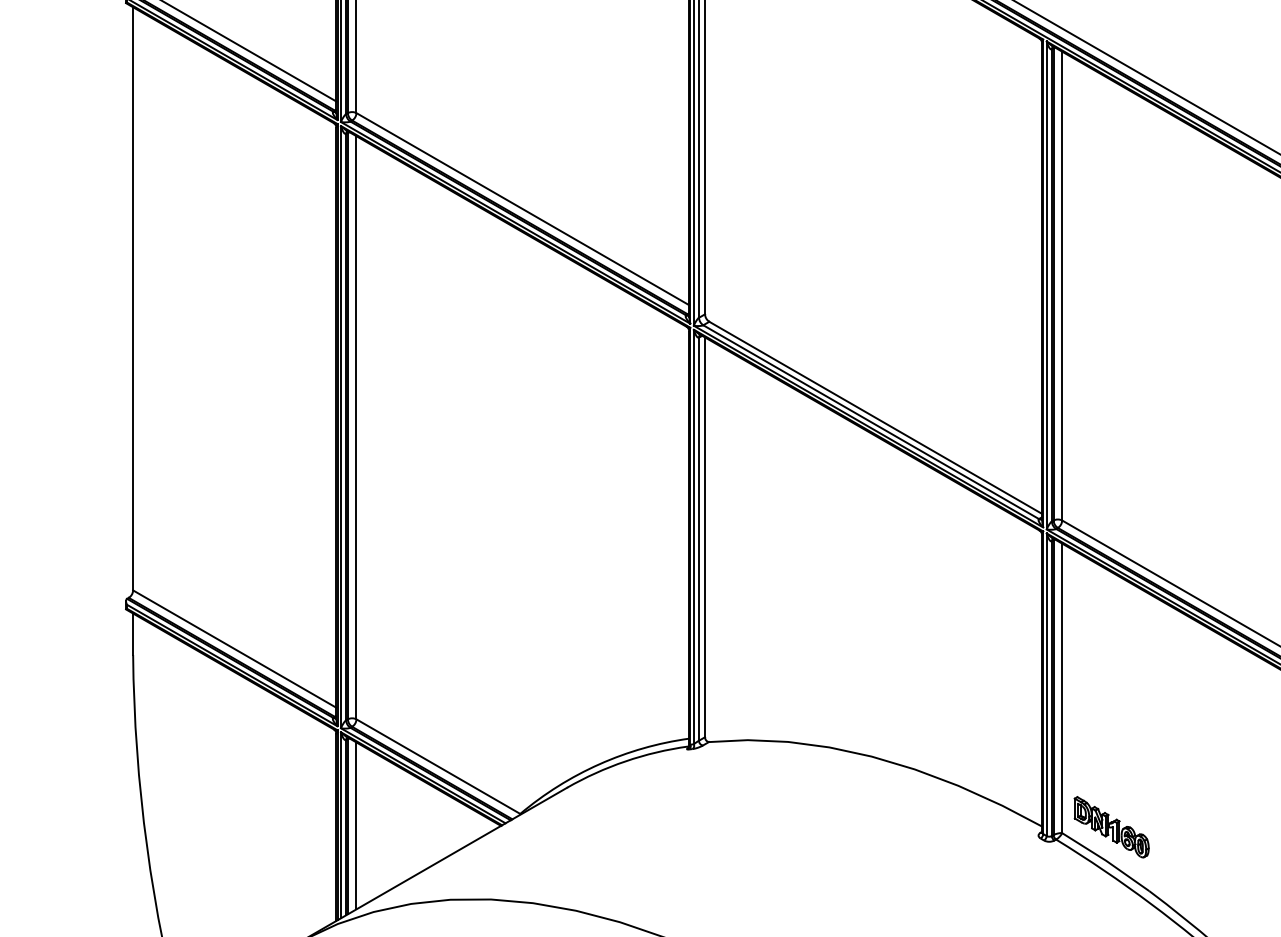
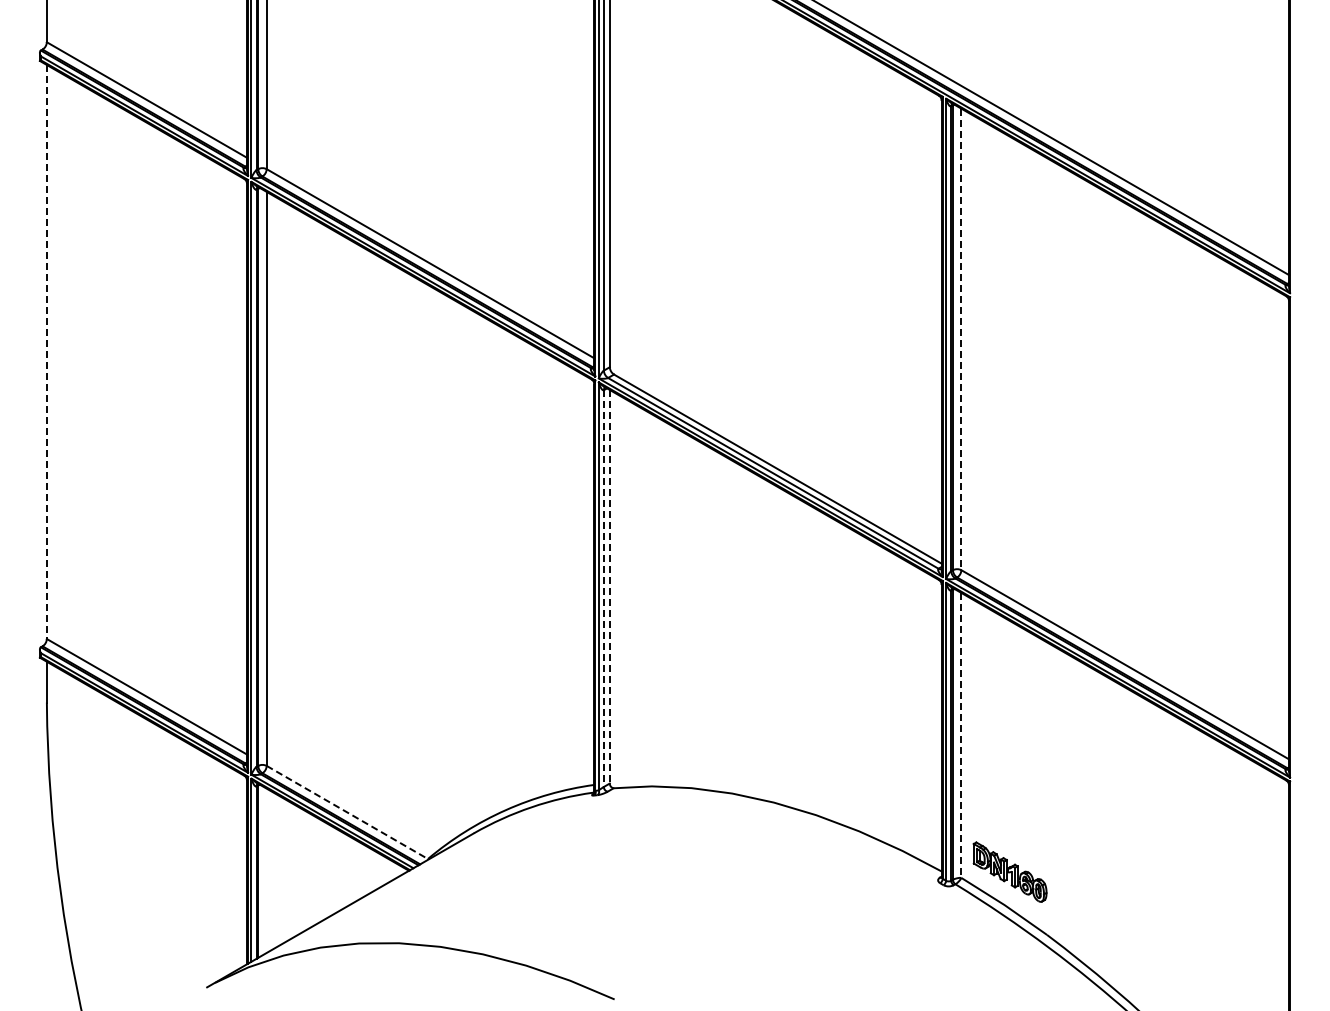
line: (1062, 286) -> (961, 339), solid -> dashed
line: (132, 299) -> (46, 352), solid -> dashed
line: (704, 537) -> (609, 586), solid -> dashed
line: (698, 540) -> (603, 589), solid -> dashed
line: (1062, 688) -> (961, 735), solid -> dashed
line: (438, 766) -> (347, 812), solid -> dashed
line: (356, 825) -> (266, 870), removed

